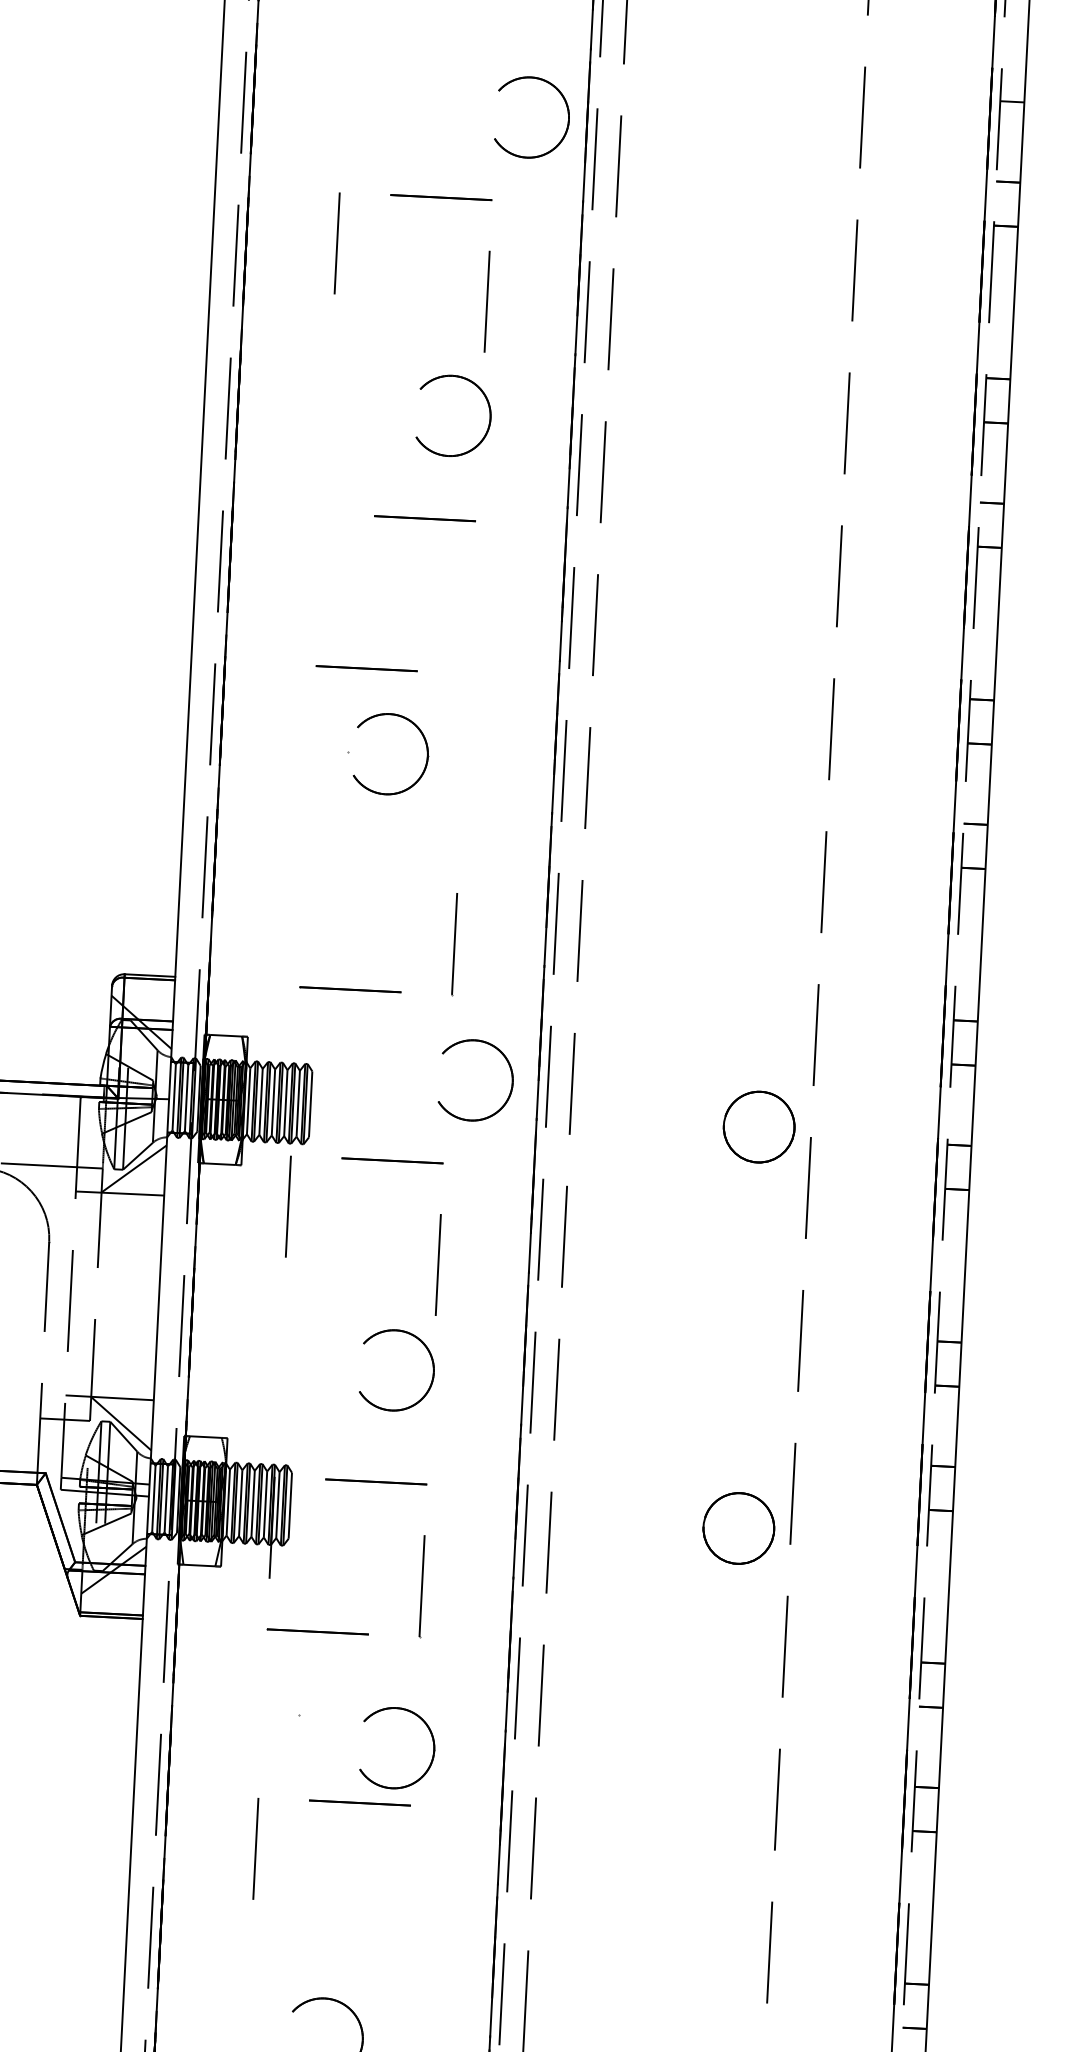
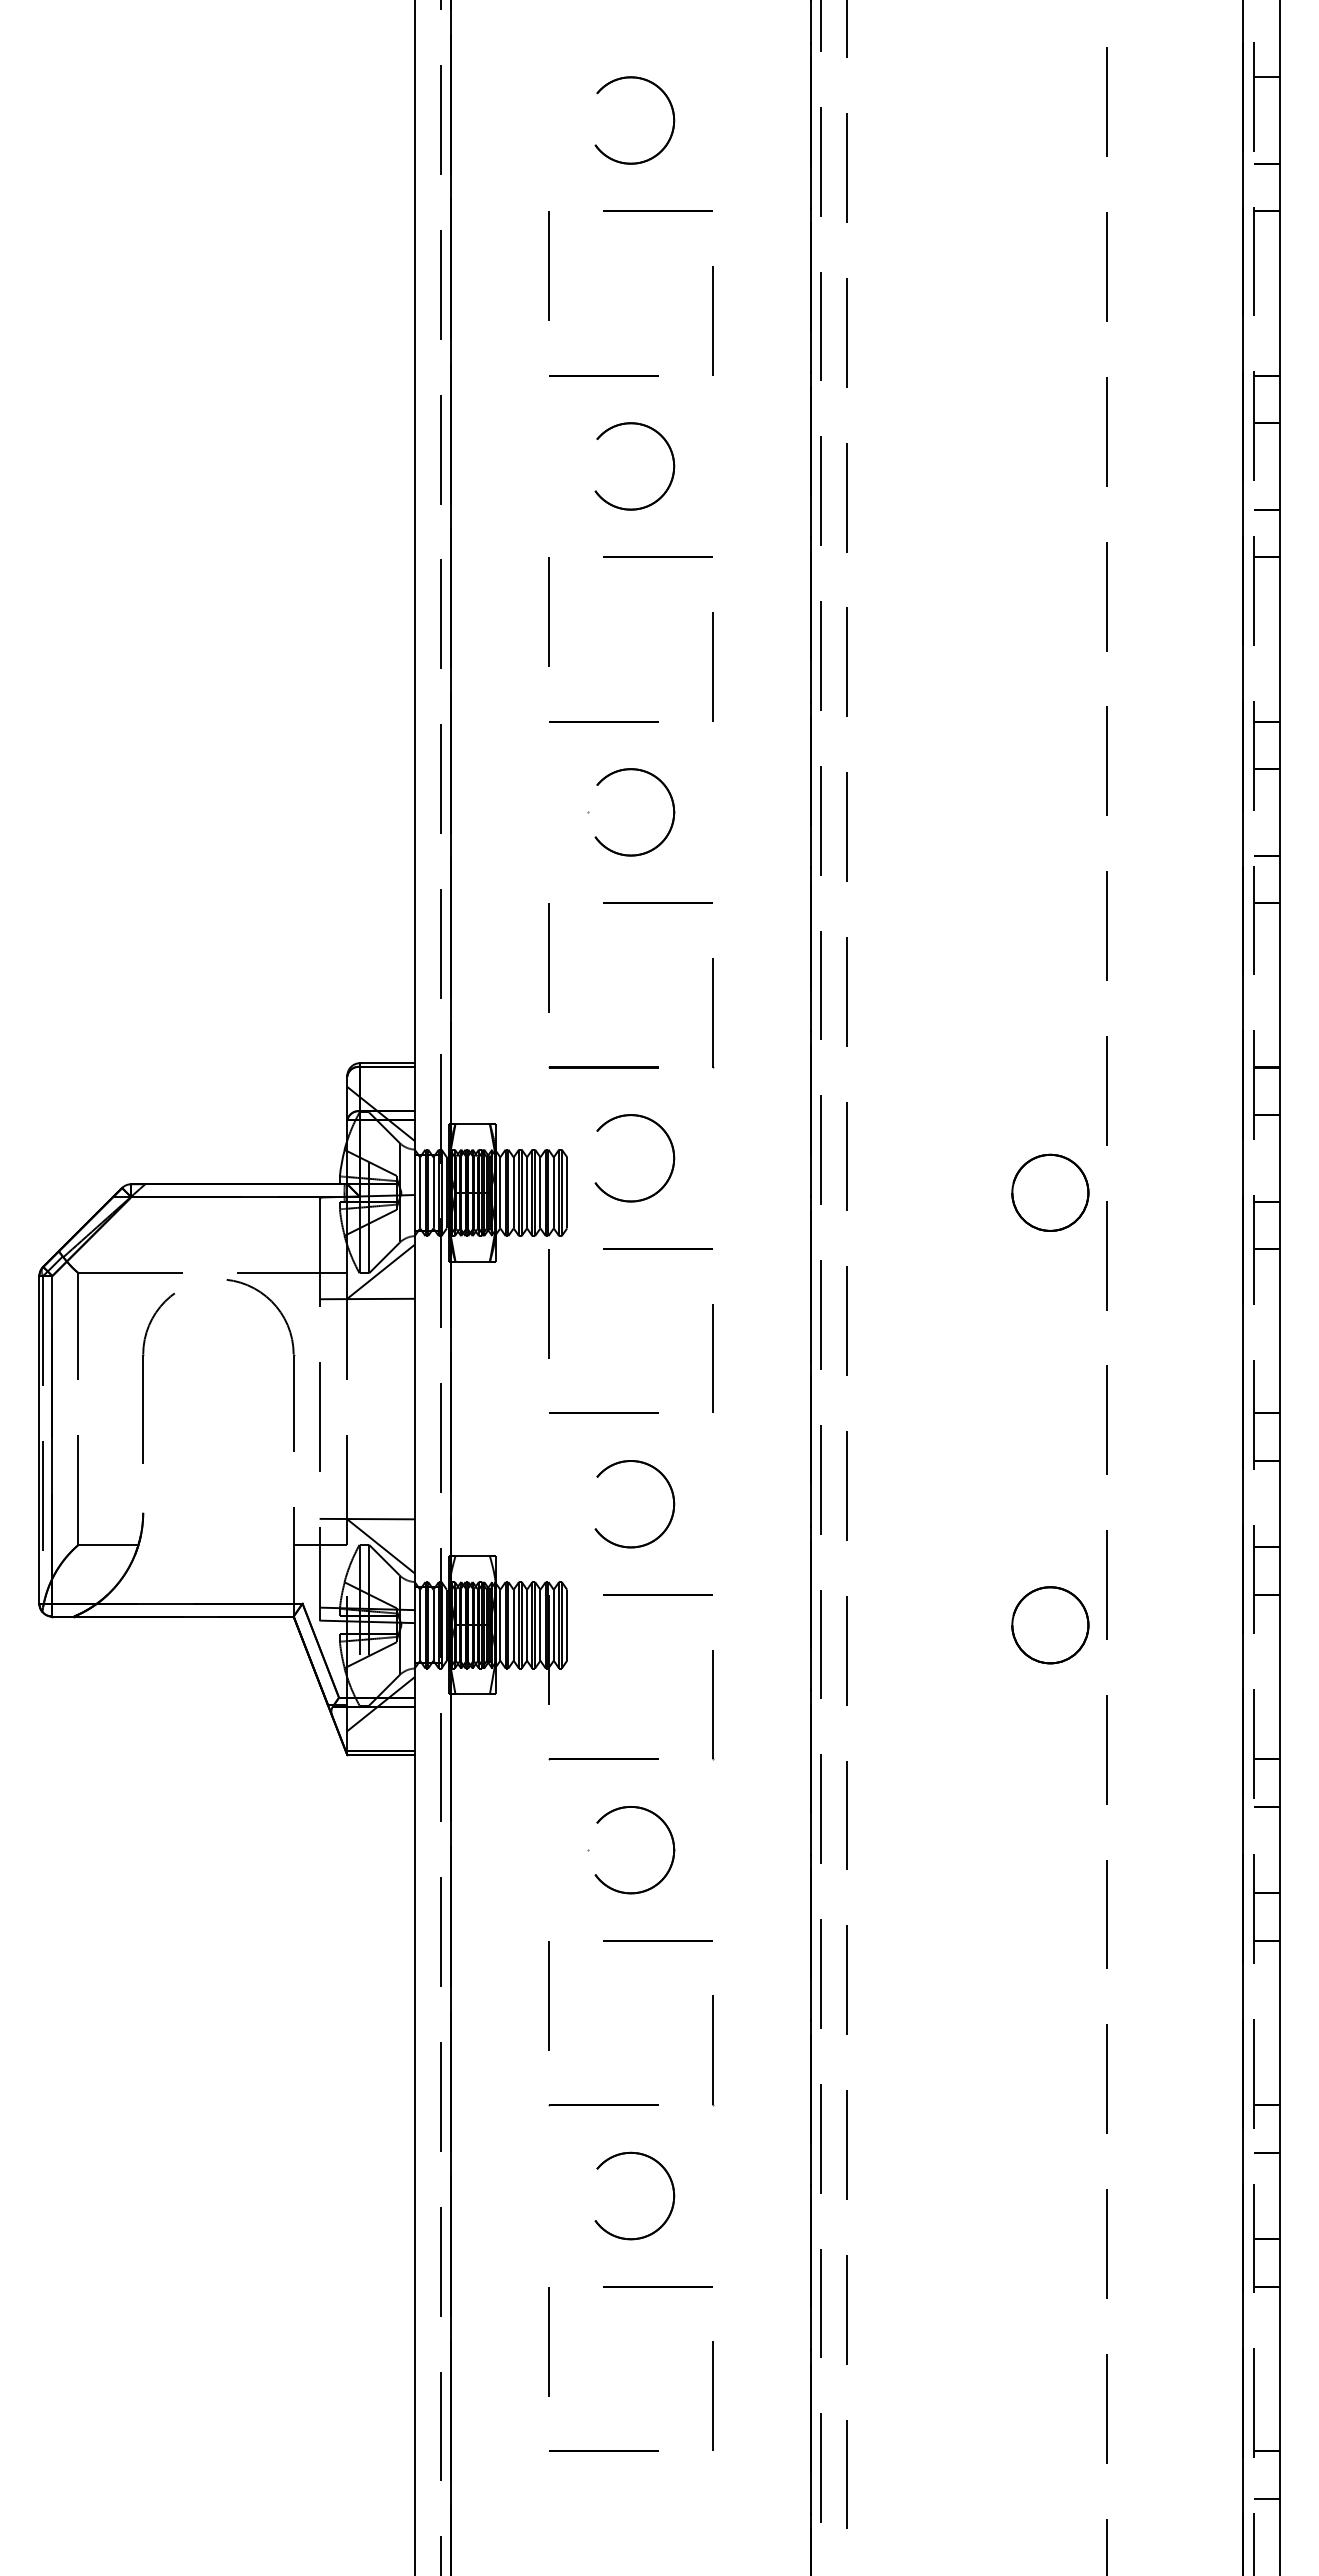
part: (567, 114) -> (672, 115), moved
line: (382, 347) -> (603, 375), added
part: (489, 413) -> (672, 461), moved
line: (320, 563) -> (548, 611), added
line: (470, 622) -> (712, 666), added
line: (408, 839) -> (657, 902), added
line: (304, 885) -> (548, 957), added
part: (510, 1087) -> (672, 1163), moved
line: (334, 1309) -> (603, 1412), added
part: (432, 1377) -> (672, 1509), moved
part: (432, 1755) -> (672, 1855), moved
line: (406, 1907) -> (713, 2050), added
line: (301, 1953) -> (603, 2105), added

